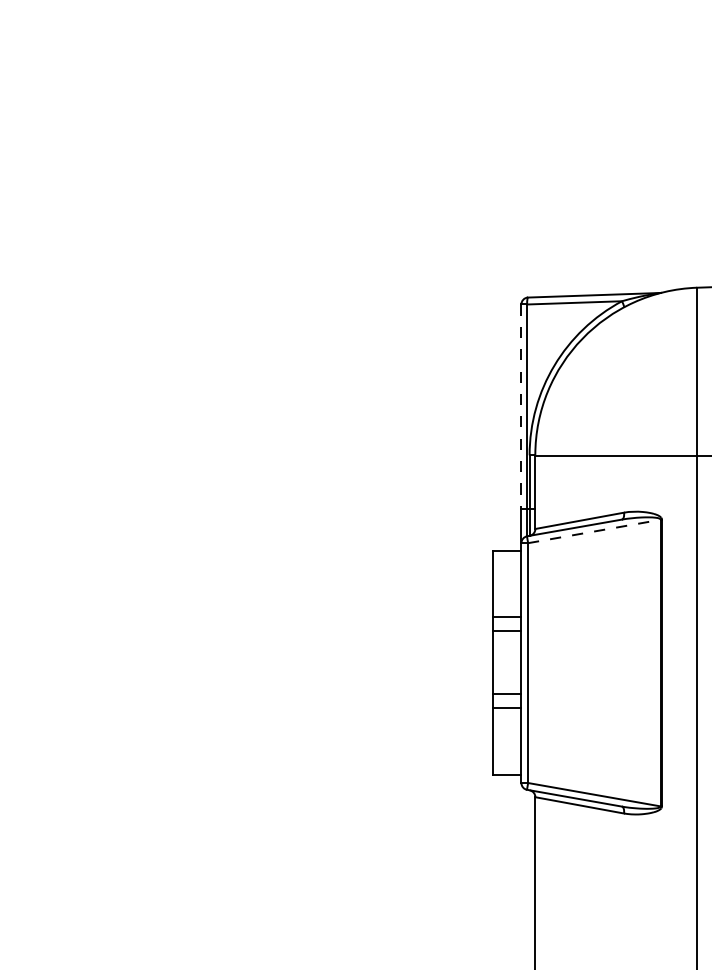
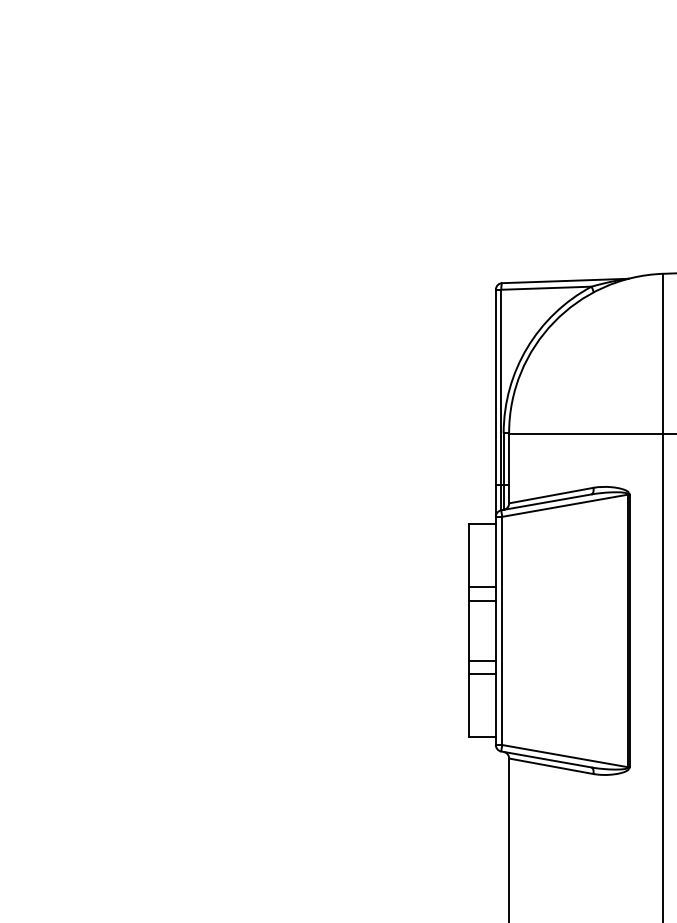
line: (521, 407) -> (495, 387), dashed -> solid
line: (594, 531) -> (565, 505), dashed -> solid

